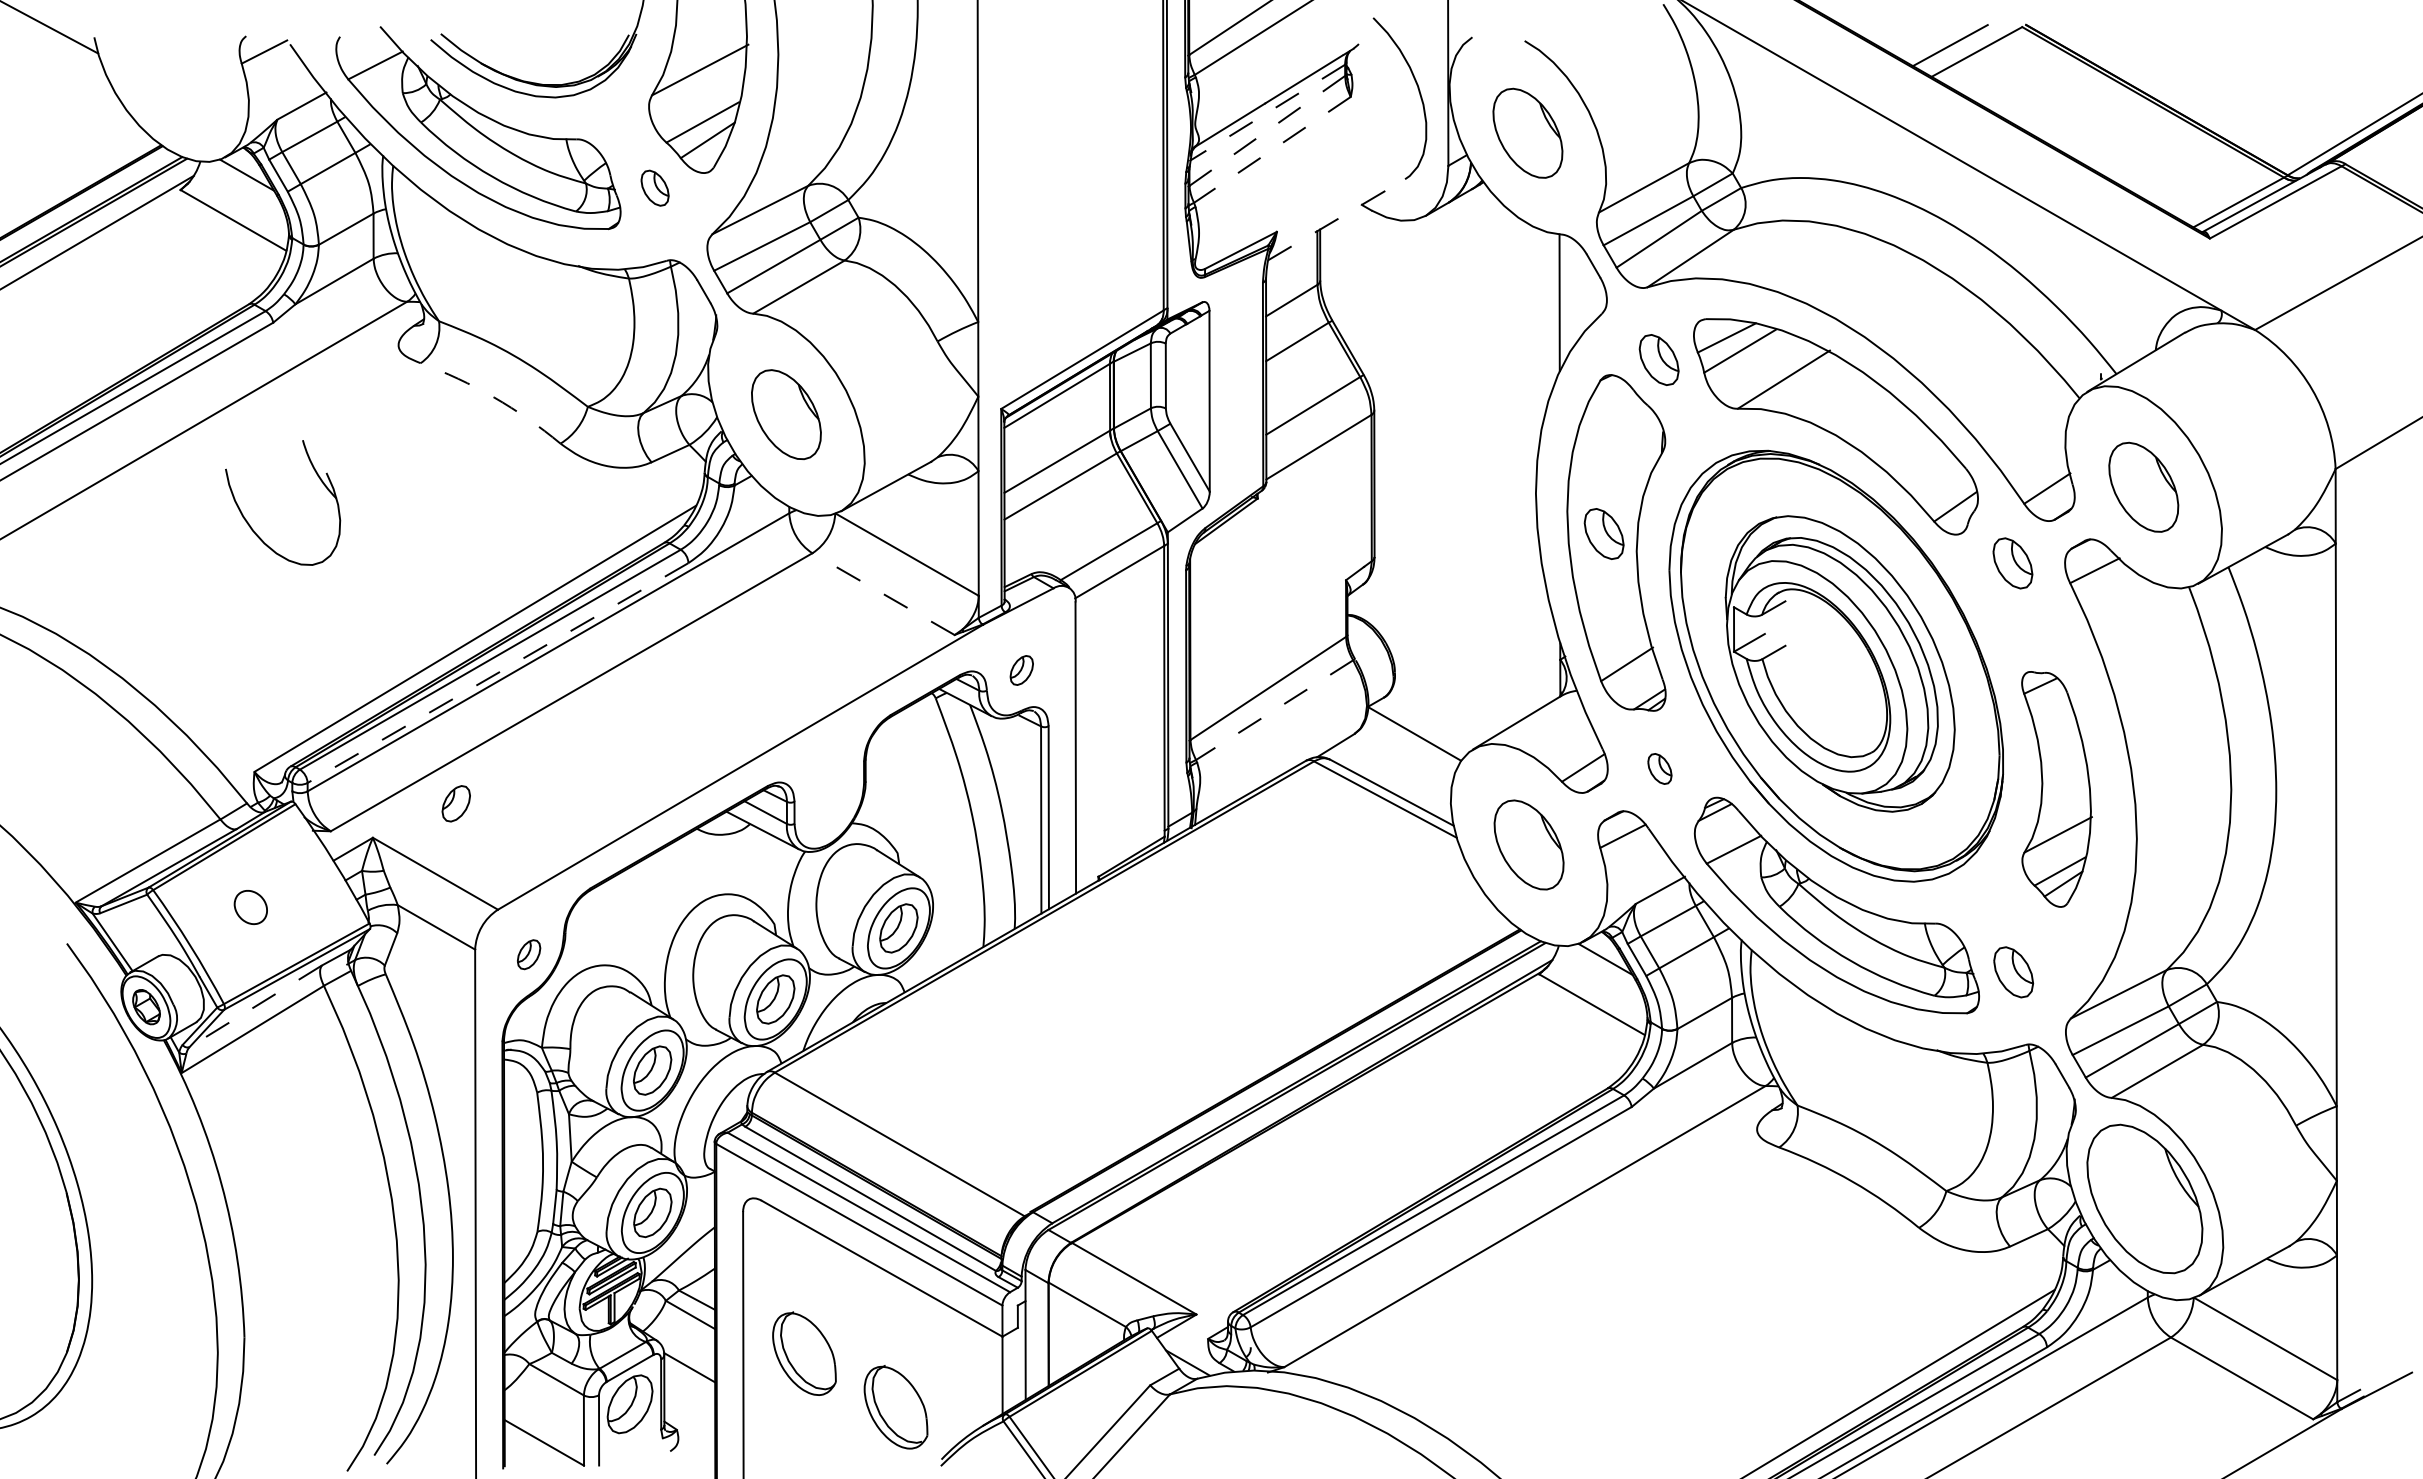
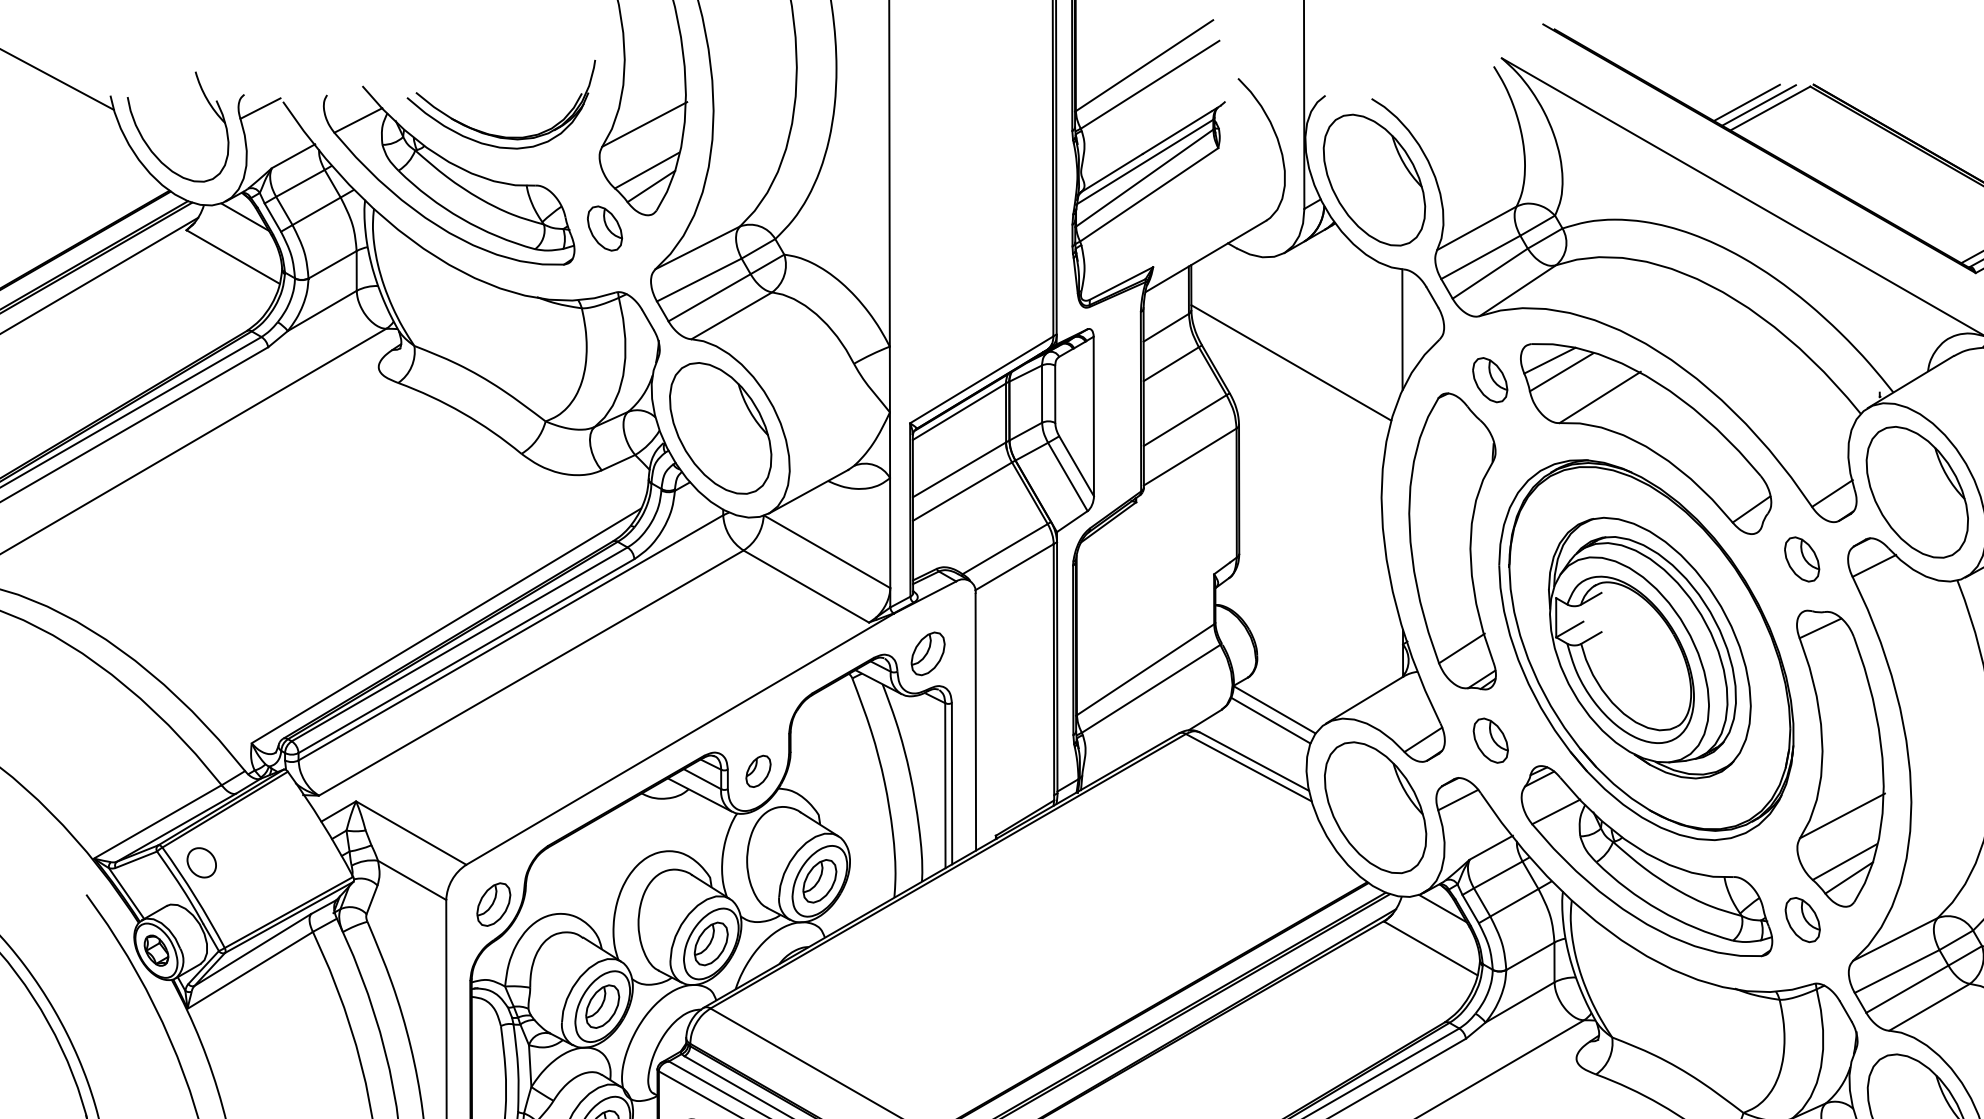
line: (1963, 48) -> (1758, 105), added
line: (1267, 112) -> (1144, 161), dashed -> solid
line: (1267, 130) -> (1144, 177), dashed -> solid
part: (1527, 133) -> (1374, 180), size x1.67
line: (1272, 149) -> (1149, 194), dashed -> solid
part: (654, 188) -> (604, 228), size x1.43
line: (1336, 219) -> (1205, 256), dashed -> solid
line: (1433, 340) -> (1291, 362), added
arc: (494, 397) -> (463, 413), dashed -> solid
part: (786, 414) -> (720, 428), size x1.67
part: (2143, 487) -> (1917, 492), size x1.67
part: (249, 523) -> (148, 145), moved
part: (1603, 533) -> (1441, 533), removed
line: (883, 593) -> (806, 586), dashed -> solid
part: (1021, 670) -> (927, 653), size x1.67
line: (498, 673) -> (466, 656), dashed -> solid
line: (1274, 710) -> (1151, 689), dashed -> solid
line: (1410, 746) -> (1270, 720), added
part: (1659, 768) -> (1490, 740), size x1.67
part: (2056, 789) -> (1840, 758), size x1.43
part: (455, 803) -> (757, 771), moved
part: (1528, 844) -> (1374, 807), size x1.67
part: (250, 907) -> (201, 862), moved
part: (528, 954) -> (493, 904), size x1.67
line: (255, 1006) -> (252, 950), dashed -> solid

